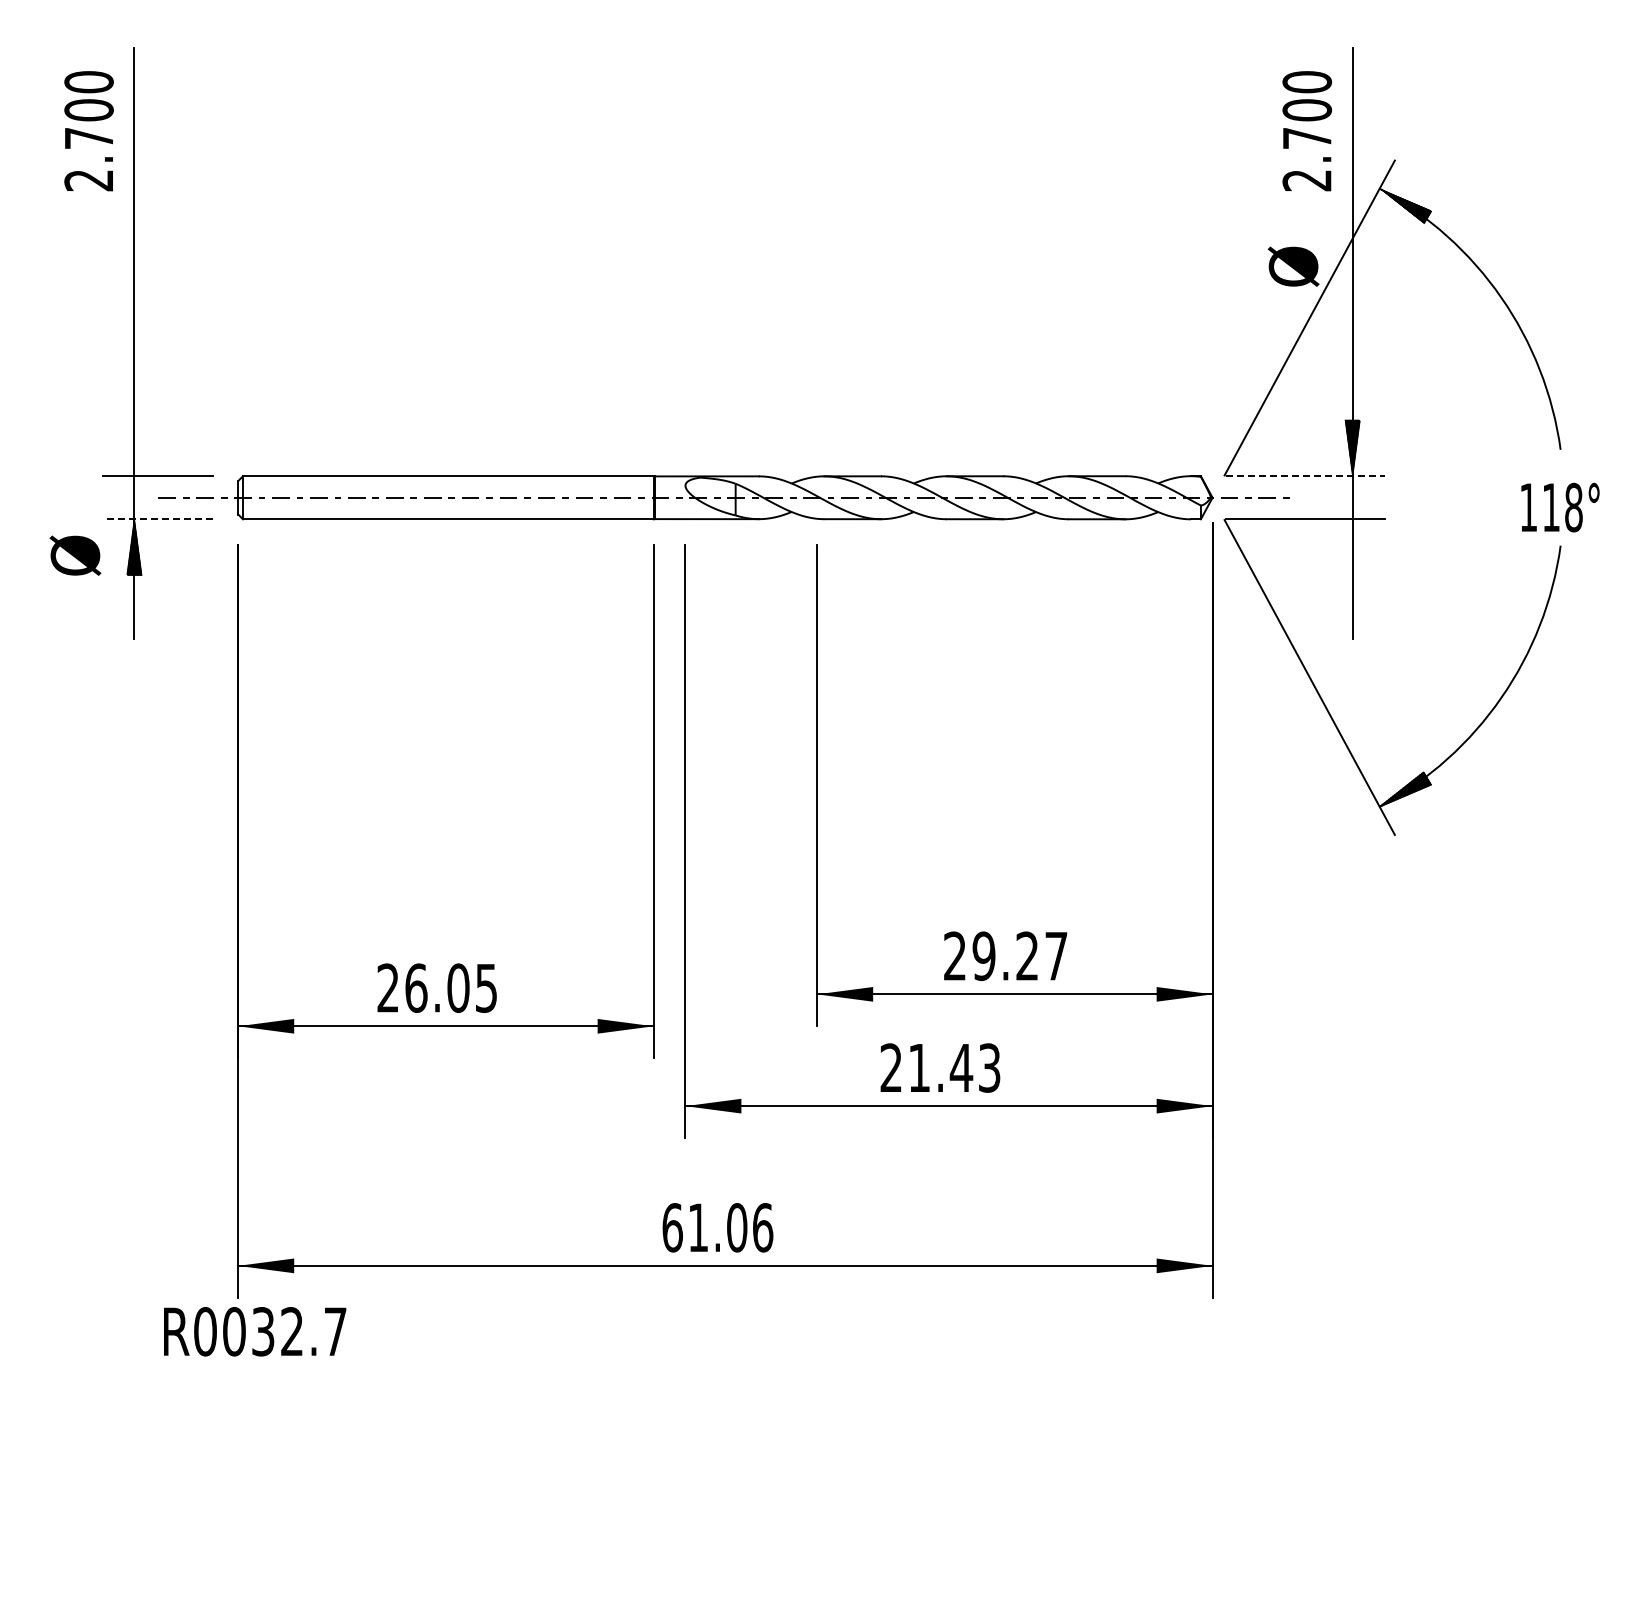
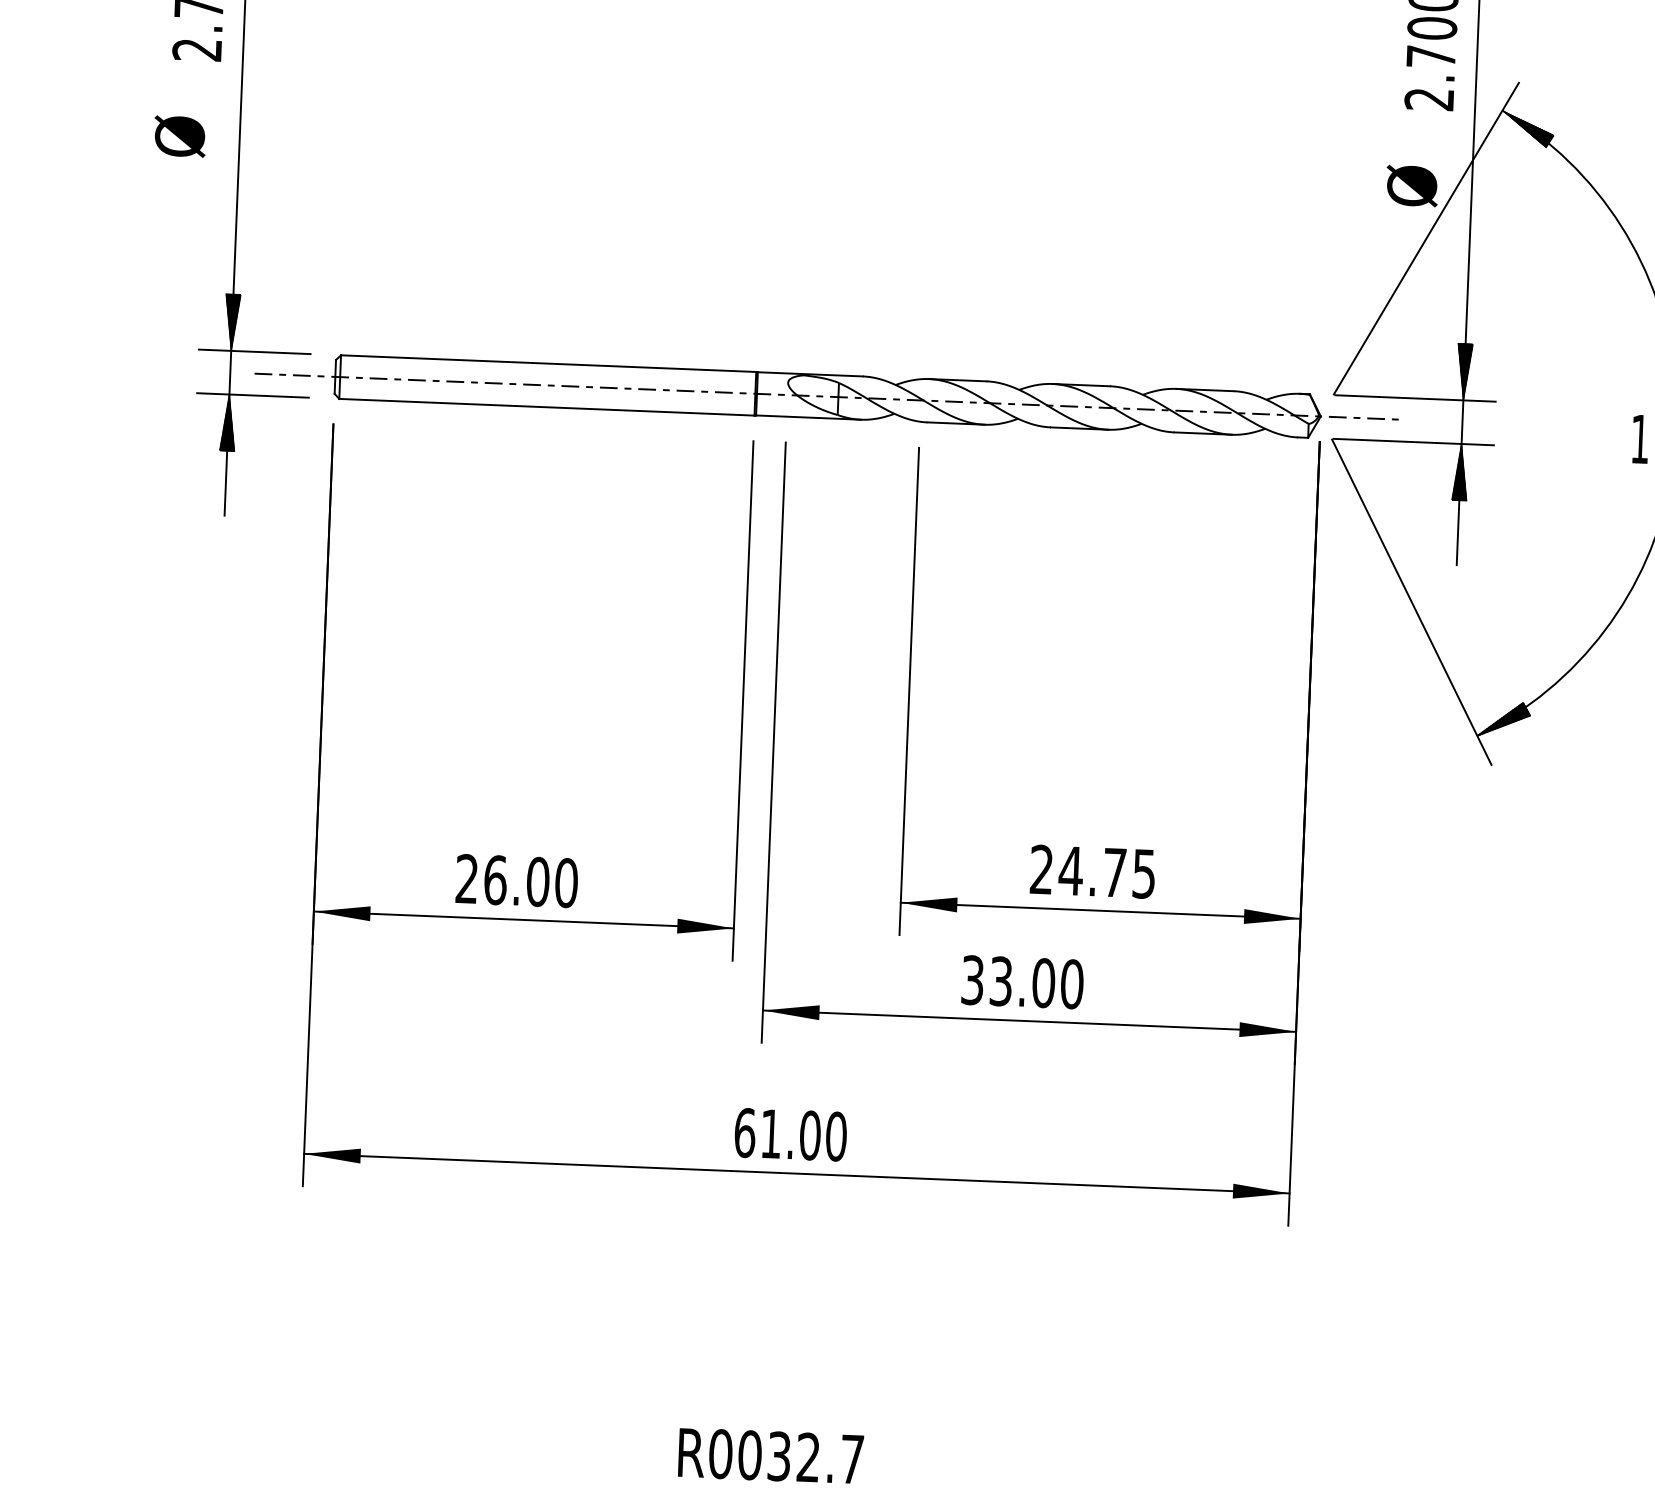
hatch: (134, 448) -> (232, 322), added
line: (1305, 476) -> (1415, 398), dashed -> solid
line: (157, 519) -> (252, 395), dashed -> solid
hatch: (1352, 547) -> (1460, 472), added
text: (75, 555) -> (180, 136), moved
text: (1019, 956) -> (1106, 872), 29.27 -> 24.75
text: (486, 987) -> (566, 882), 26.05 -> 26.00
text: (940, 1067) -> (1022, 981), 21.43 -> 33.00
text: (762, 1227) -> (835, 1136), 61.06 -> 61.00
text: (255, 1331) -> (771, 1455), moved

